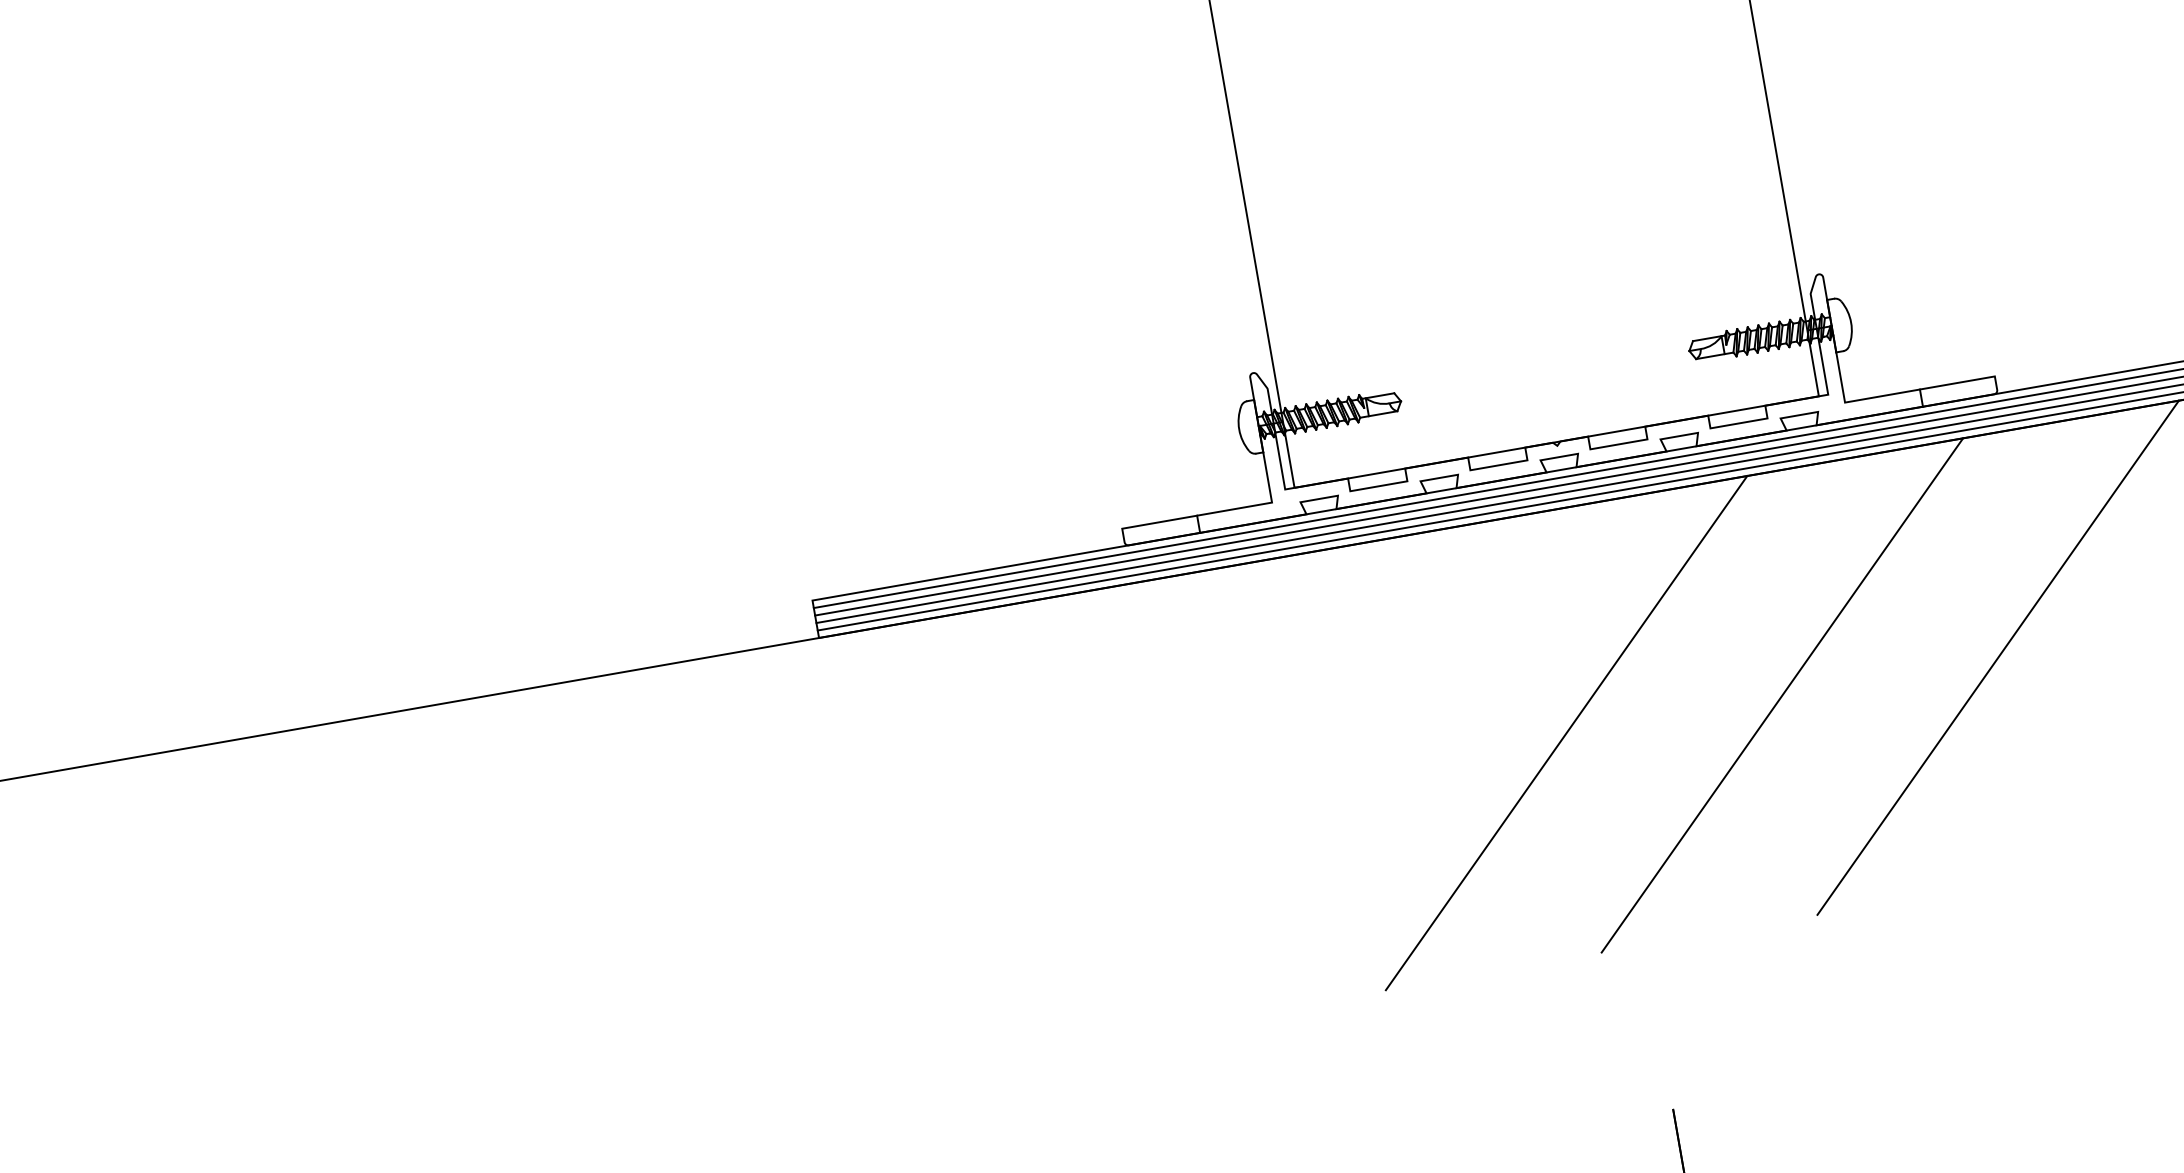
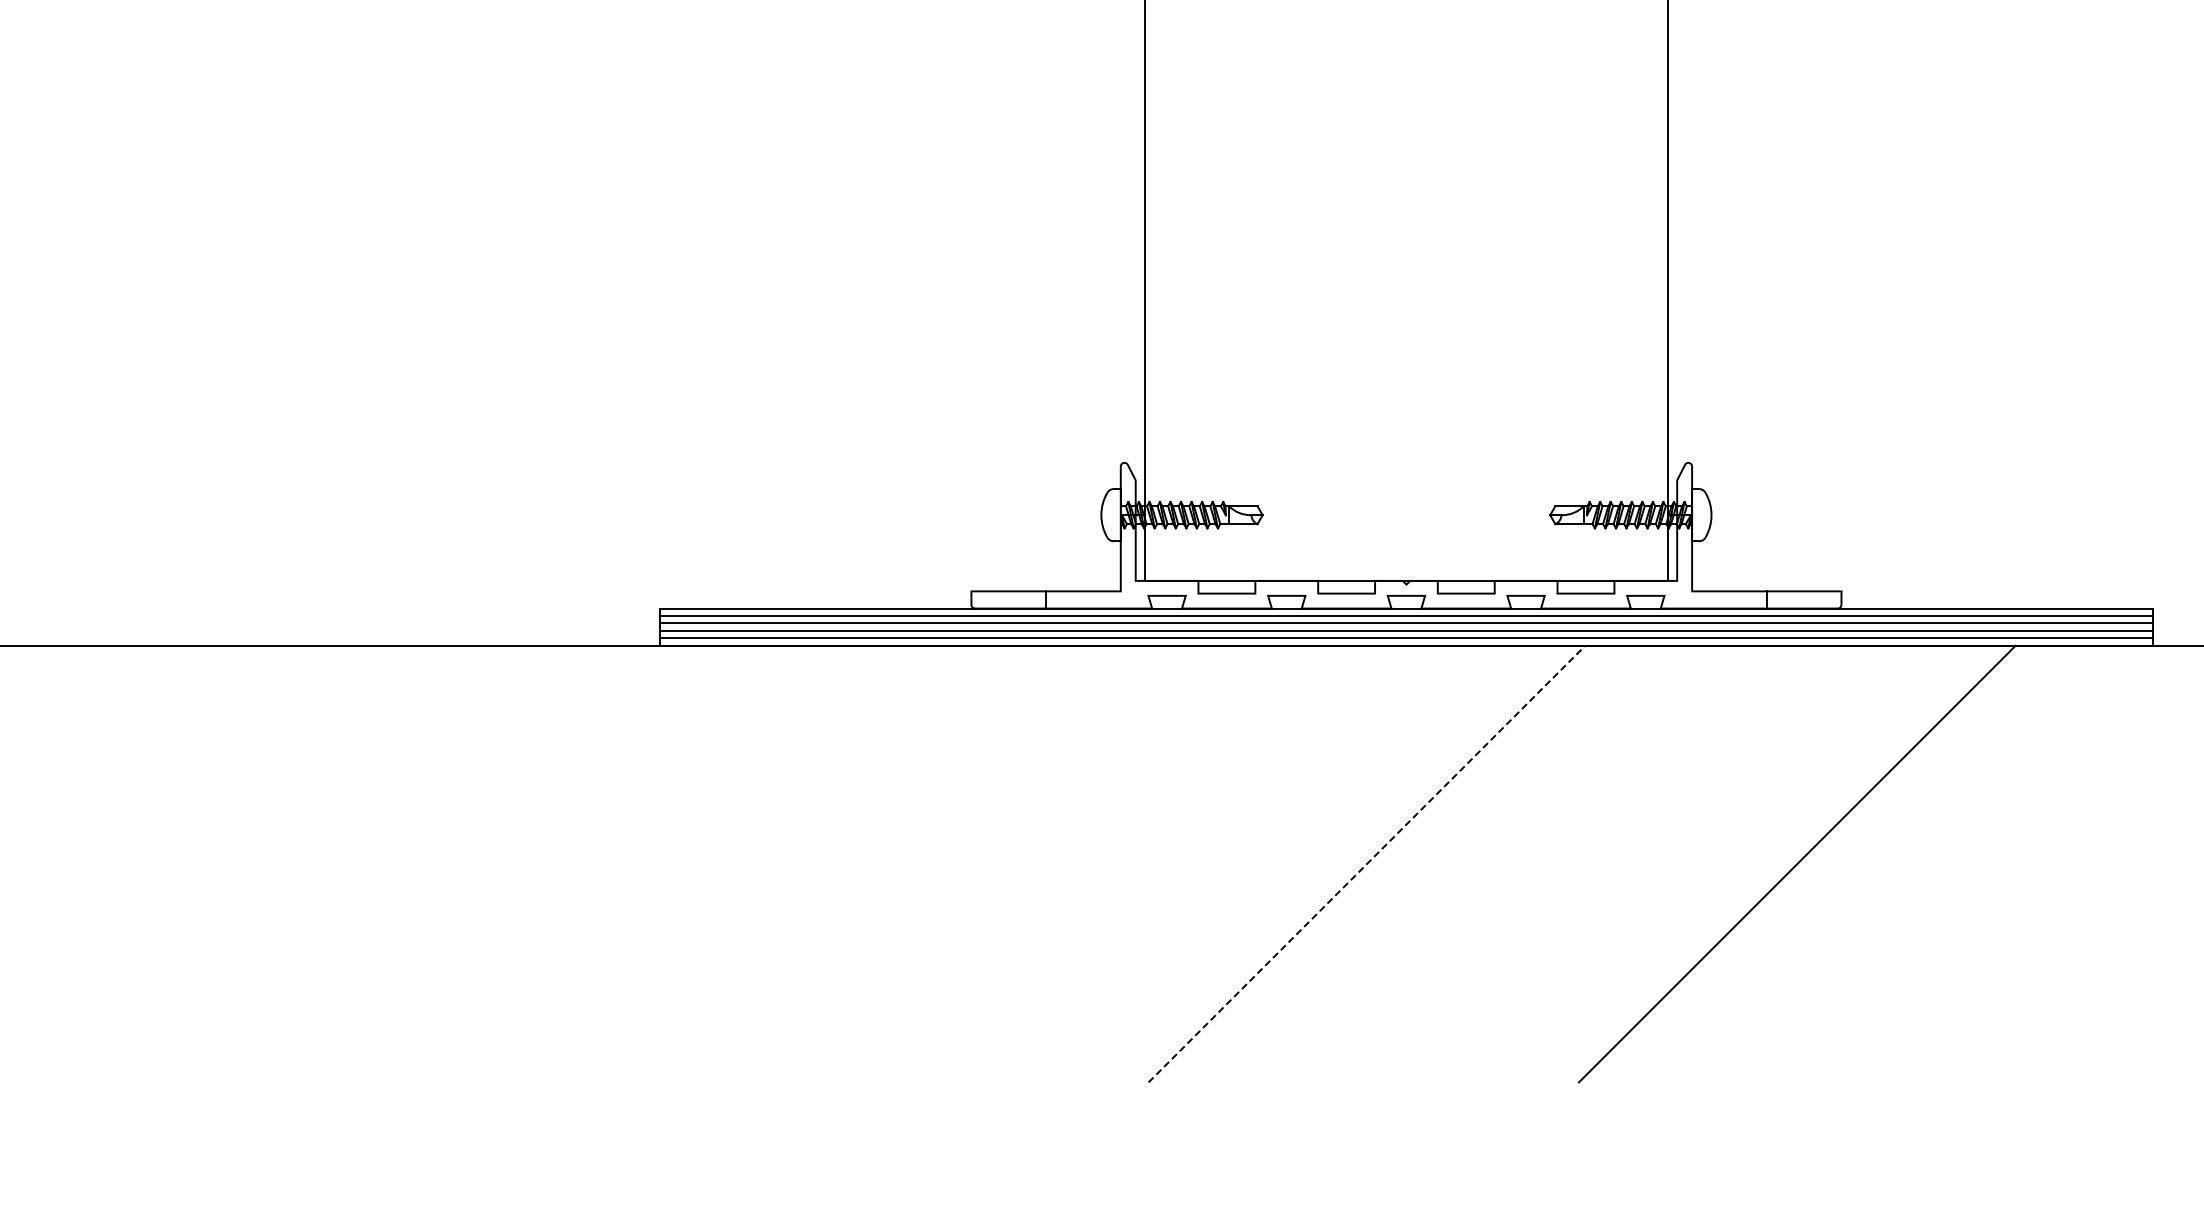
line: (1781, 694) -> (1581, 863), removed
line: (1566, 733) -> (1366, 864), solid -> dashed

